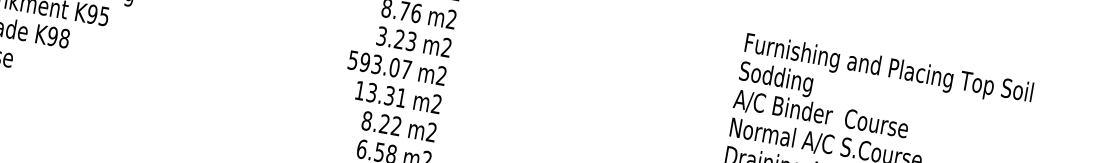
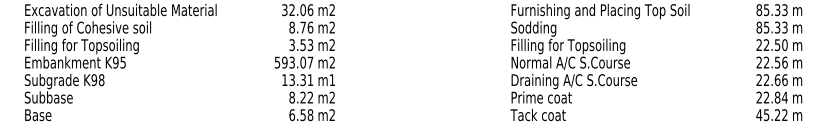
text: (398, 39) -> (302, 45), 3.23 -> 3.53
text: (435, 102) -> (331, 79), m2 -> m1
text: (825, 116) -> (567, 46), A/C Binder  Course -> Filling for Topsoiling

